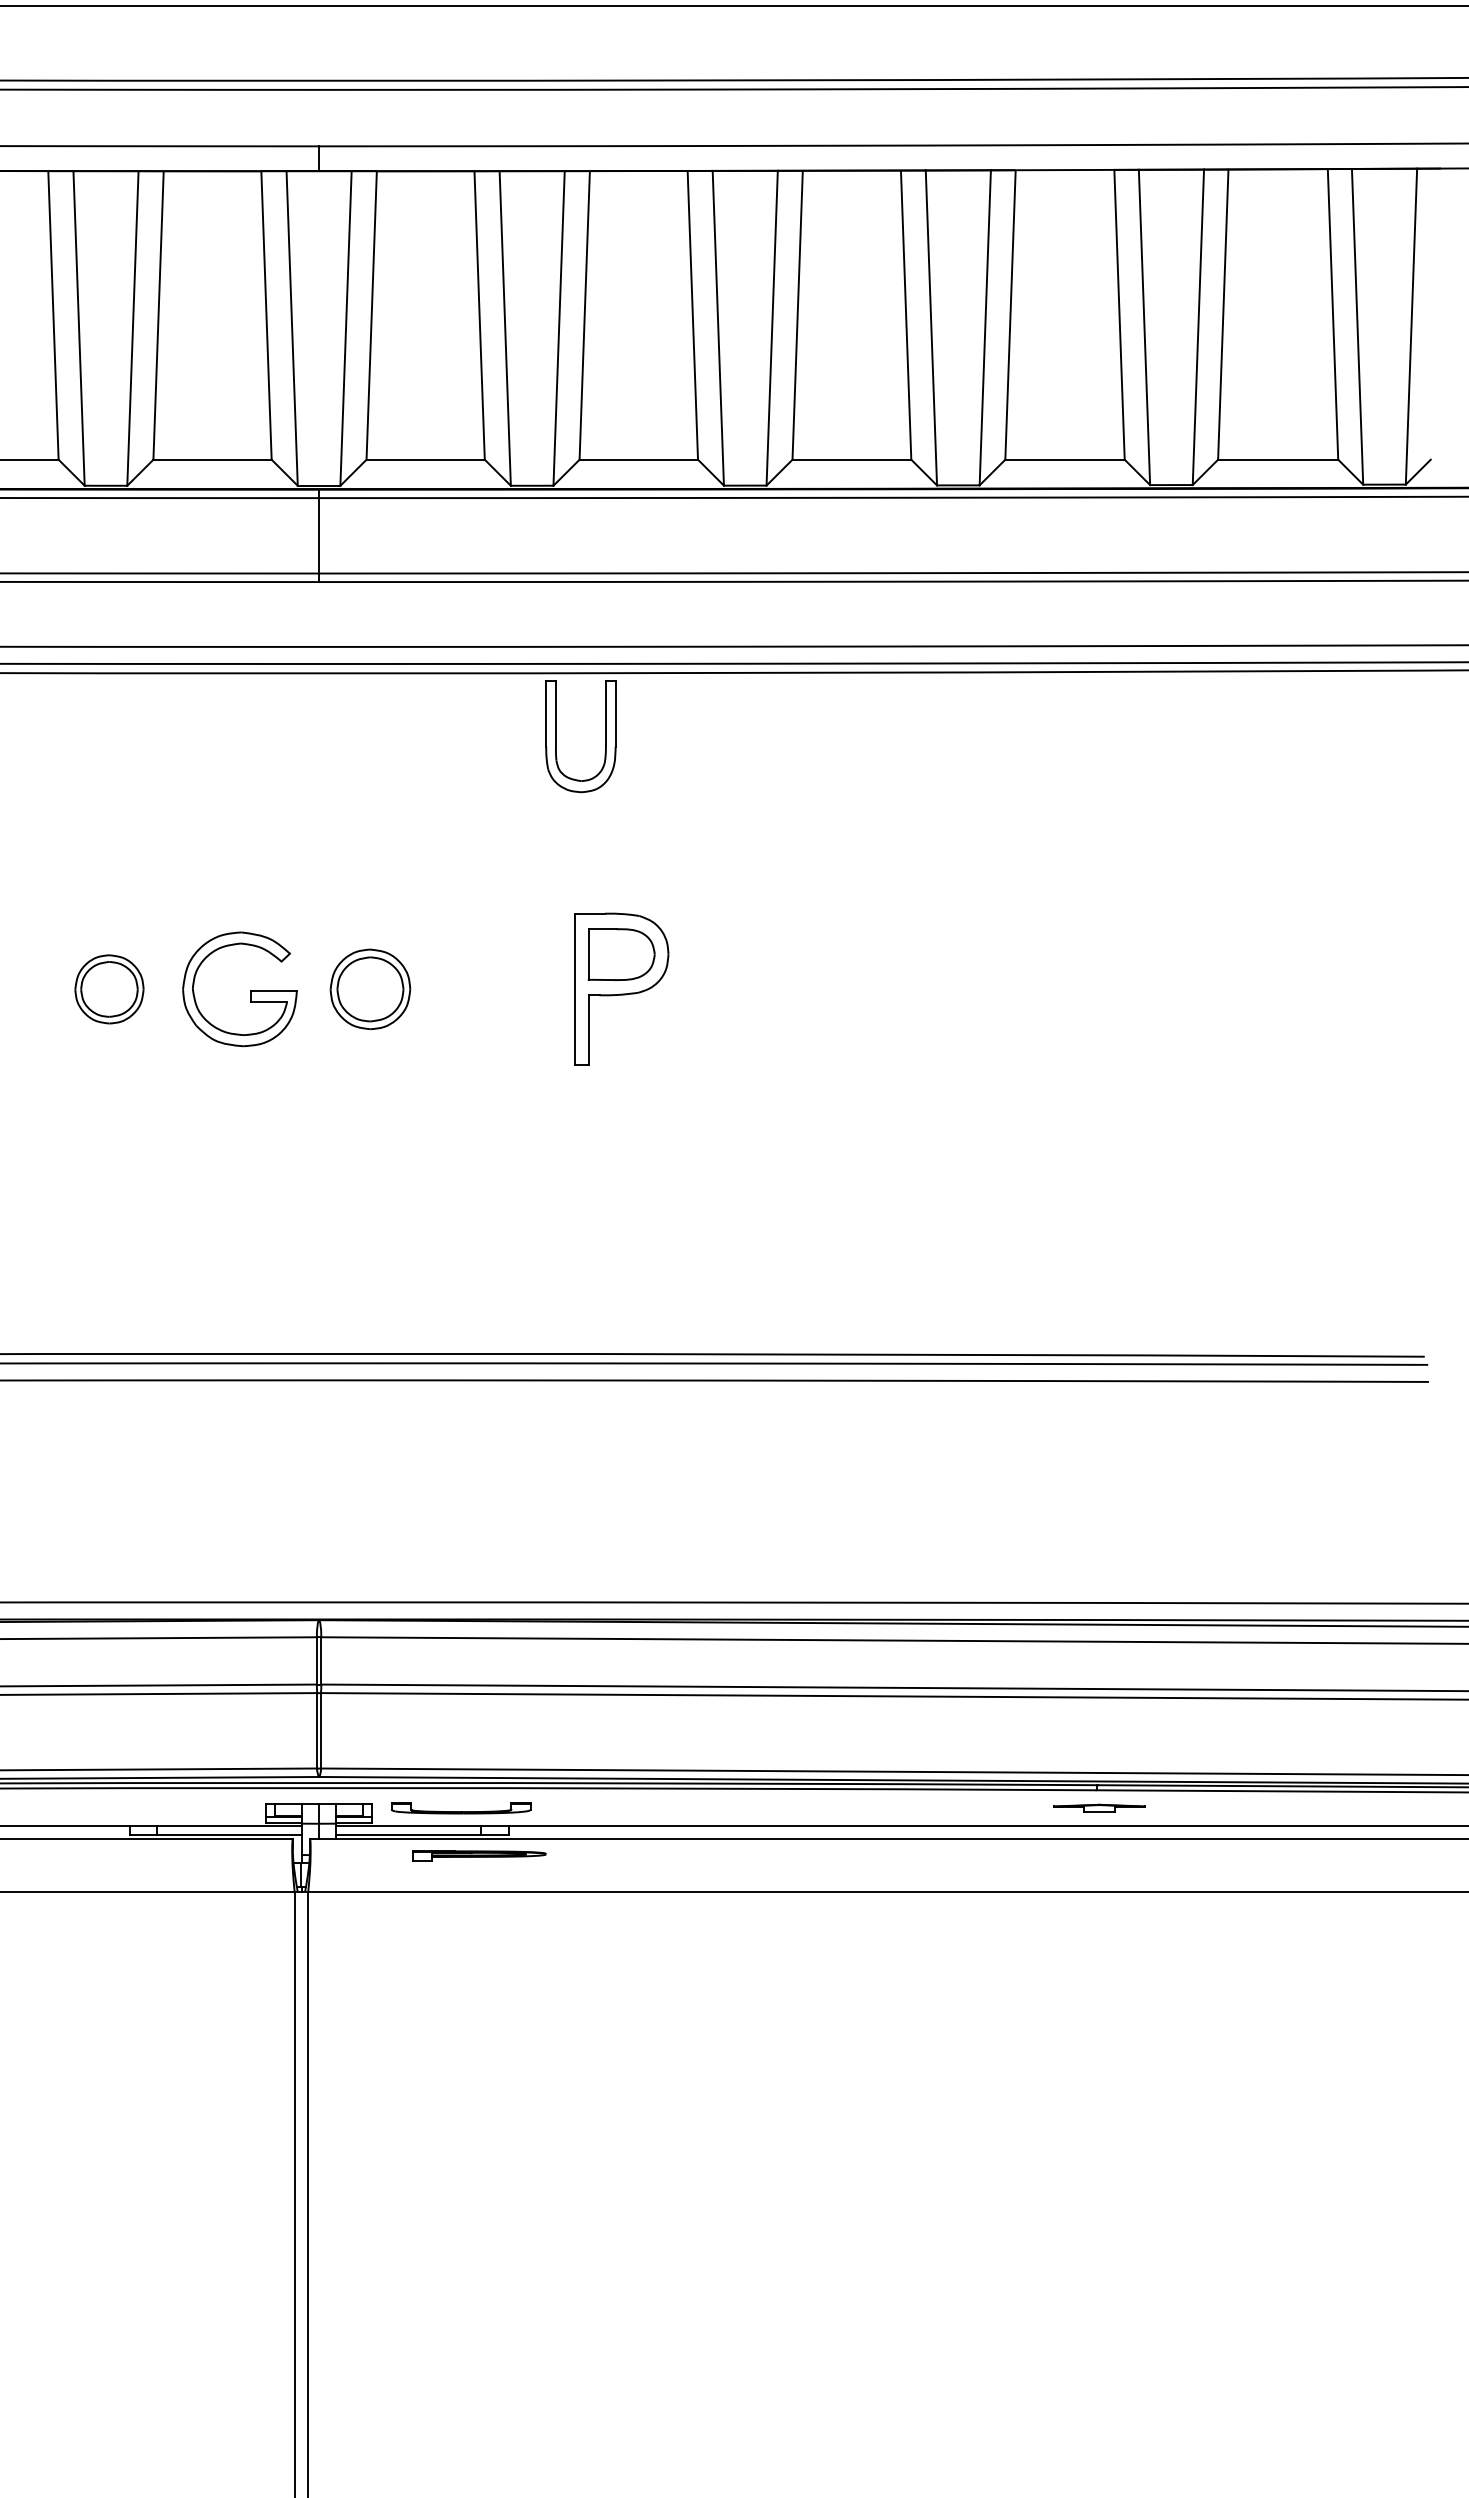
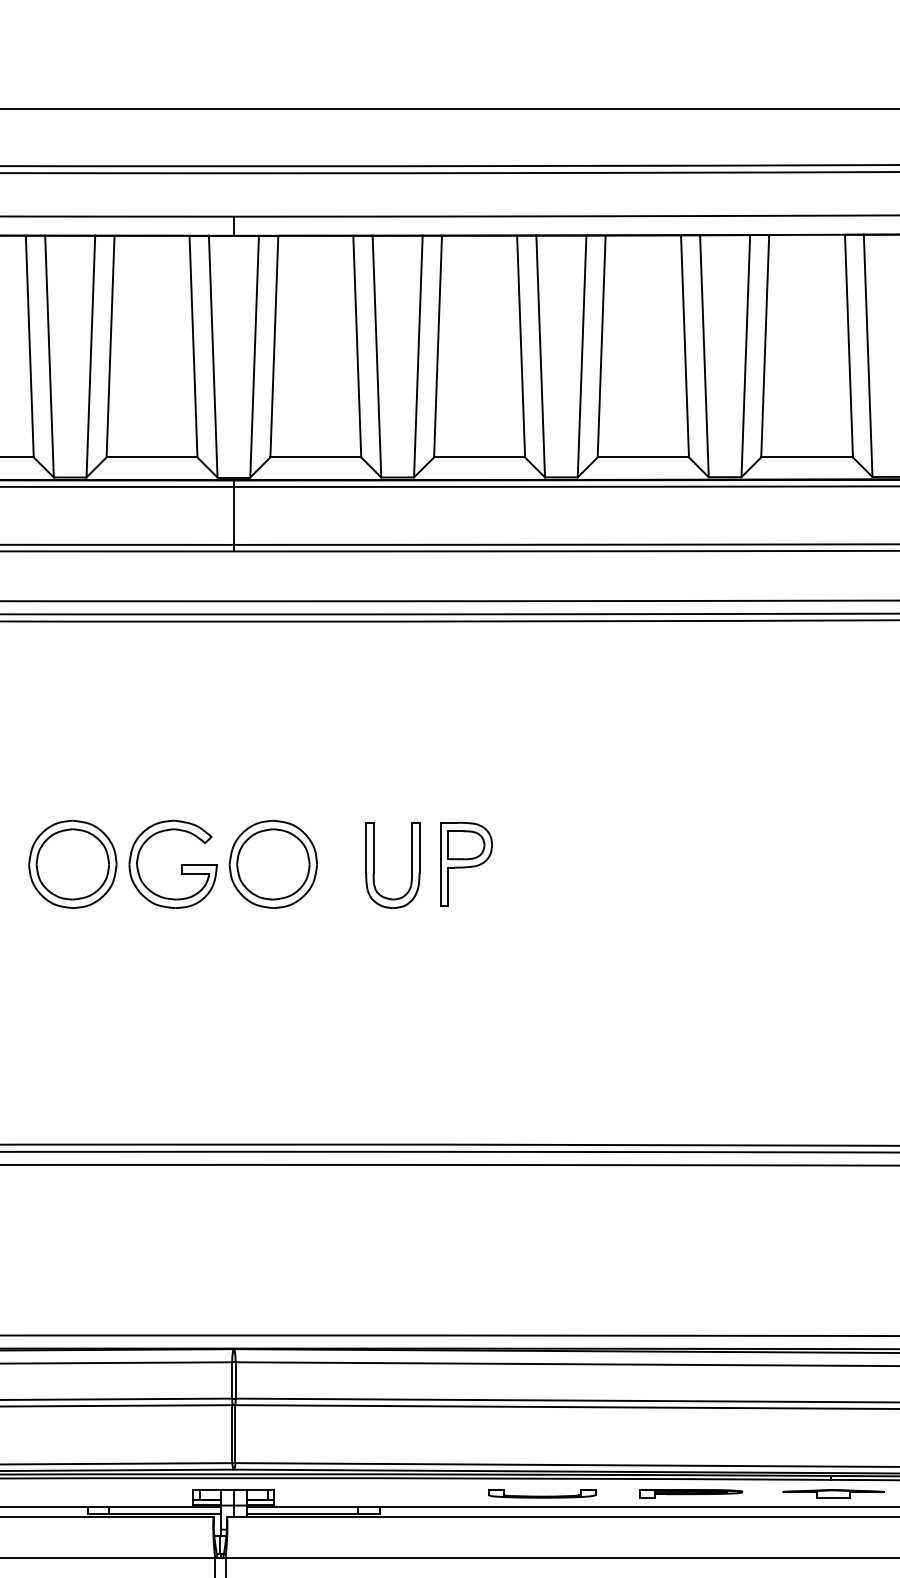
part: (556, 736) -> (374, 865), moved
part: (621, 988) -> (466, 863), size x0.71
part: (109, 989) -> (72, 864), size x1.67
part: (370, 989) -> (273, 864), size x1.43
part: (1099, 1807) -> (833, 1493), size x1.43
part: (461, 1808) -> (542, 1493), moved
part: (479, 1855) -> (691, 1493), moved

